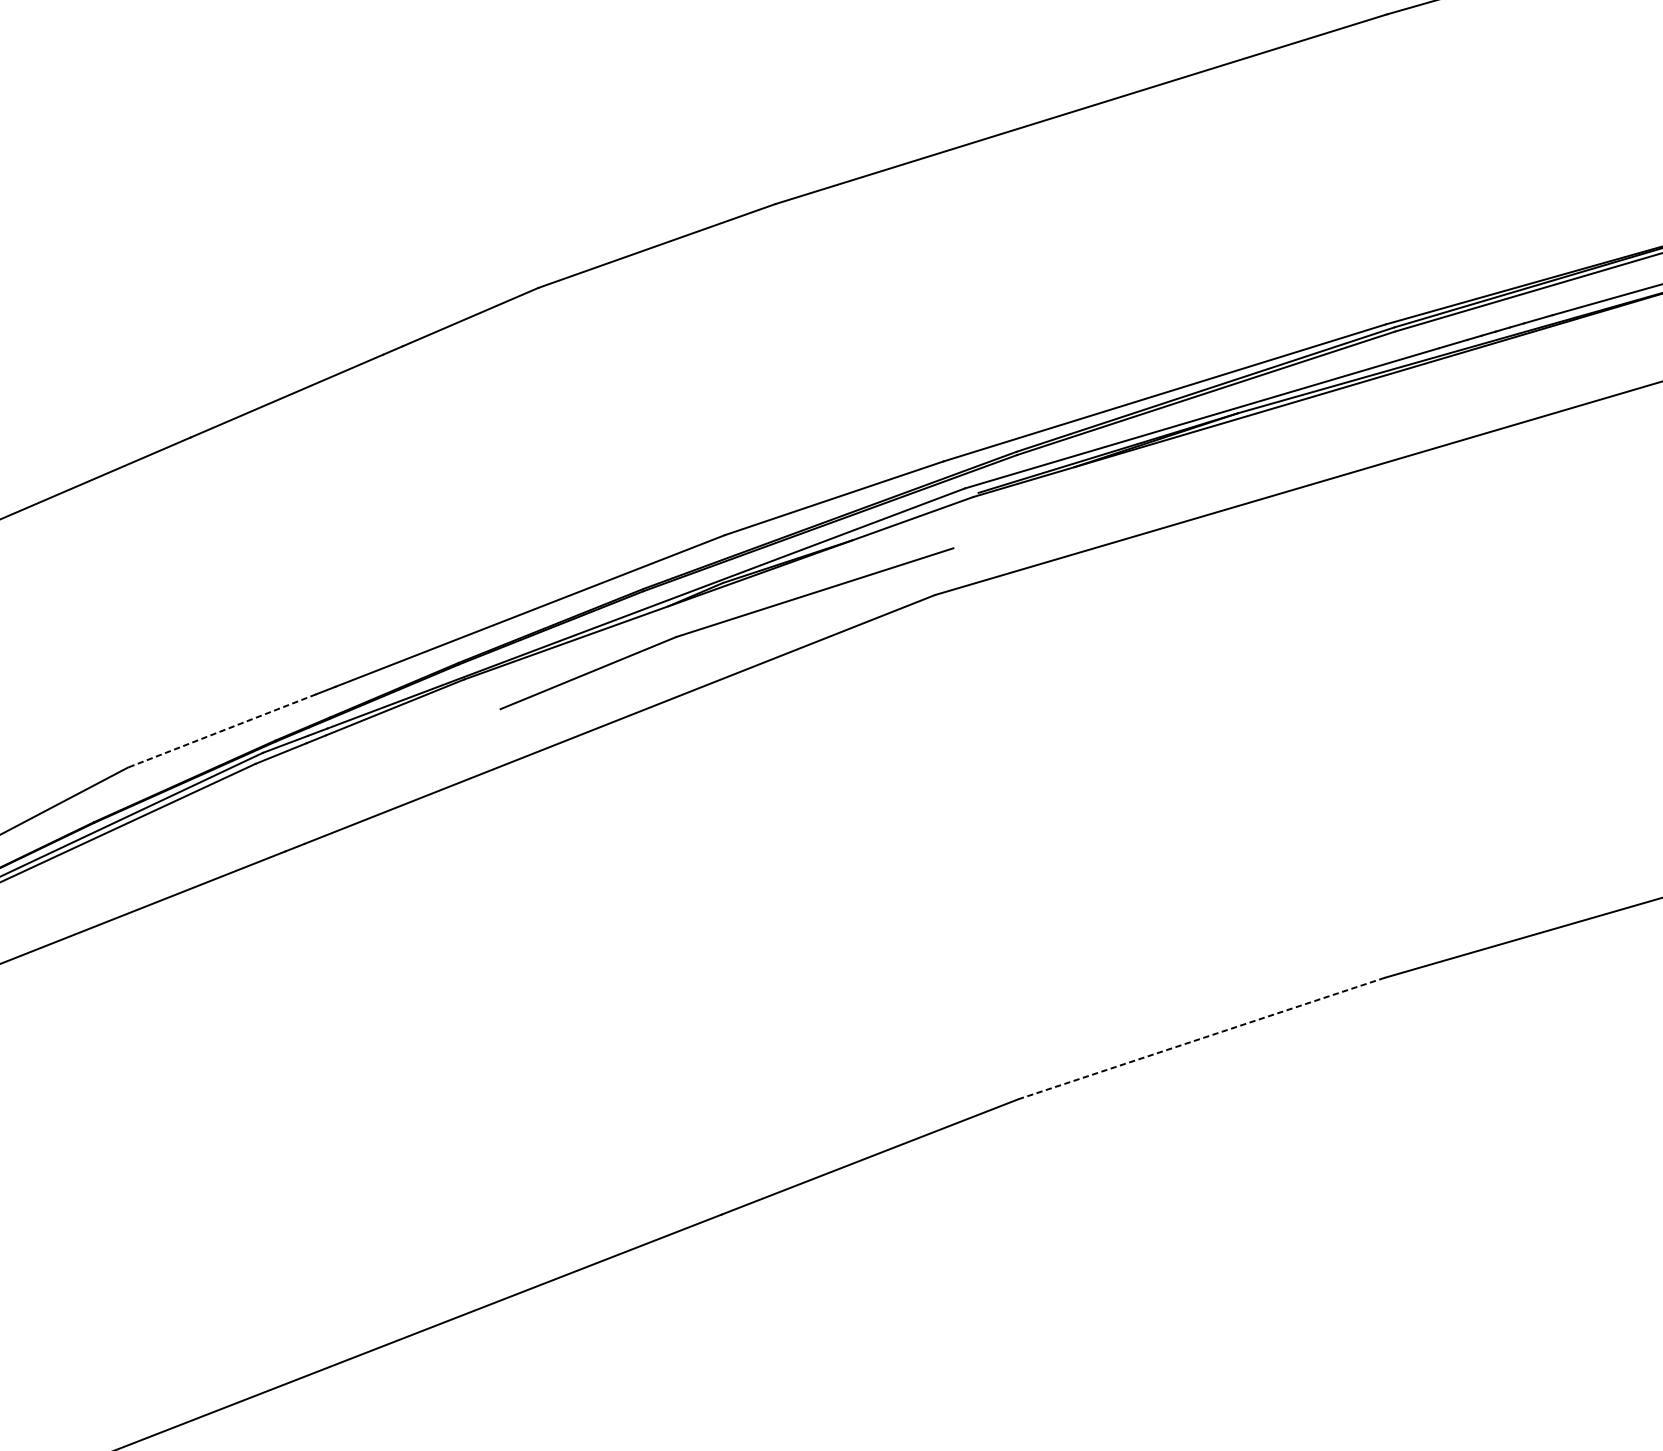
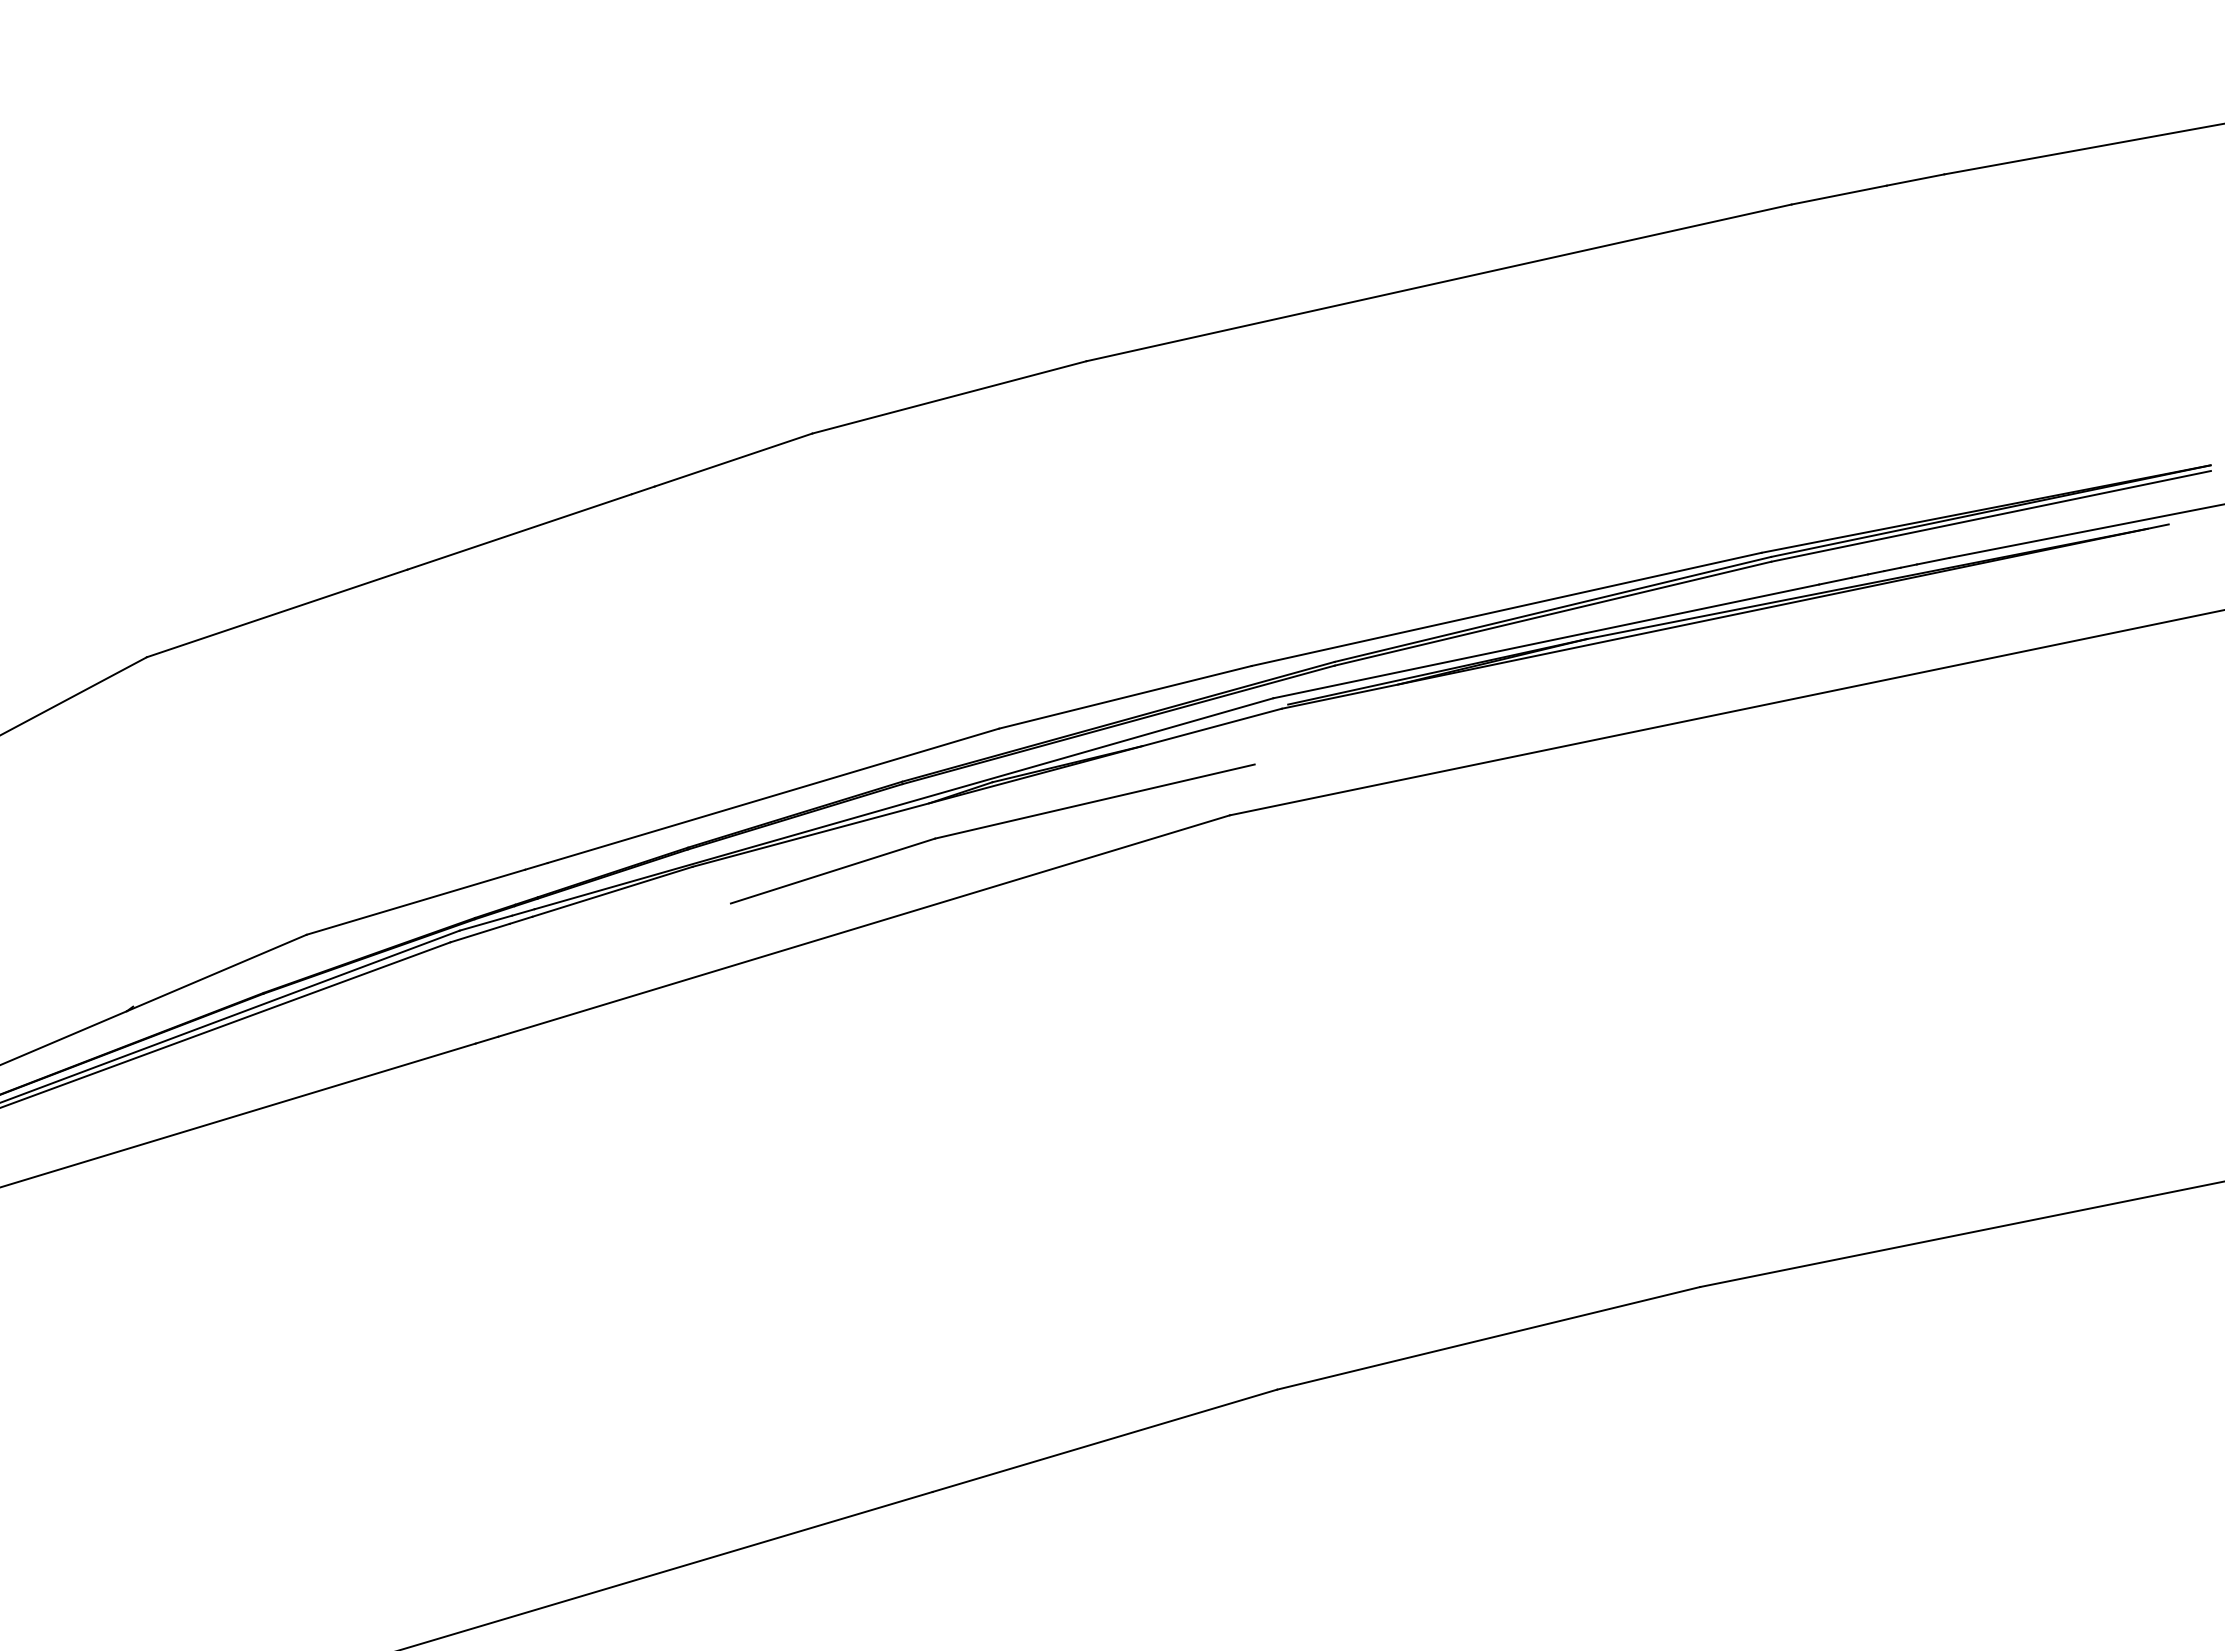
line: (221, 731) -> (415, 902), dashed -> solid
line: (1201, 1038) -> (1488, 1338), dashed -> solid

